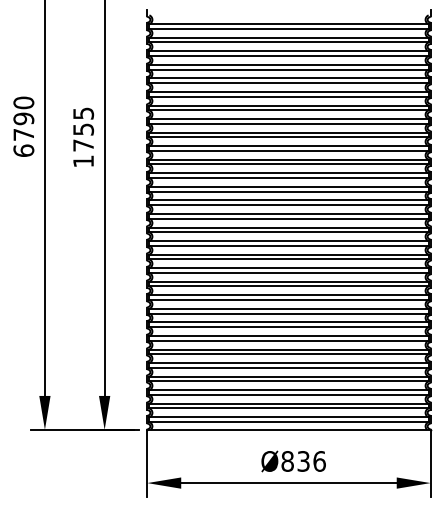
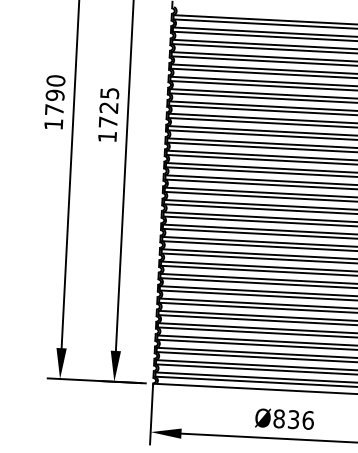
text: (83, 129) -> (108, 107), 1755 -> 1725
text: (23, 150) -> (53, 124), 6790 -> 1790

